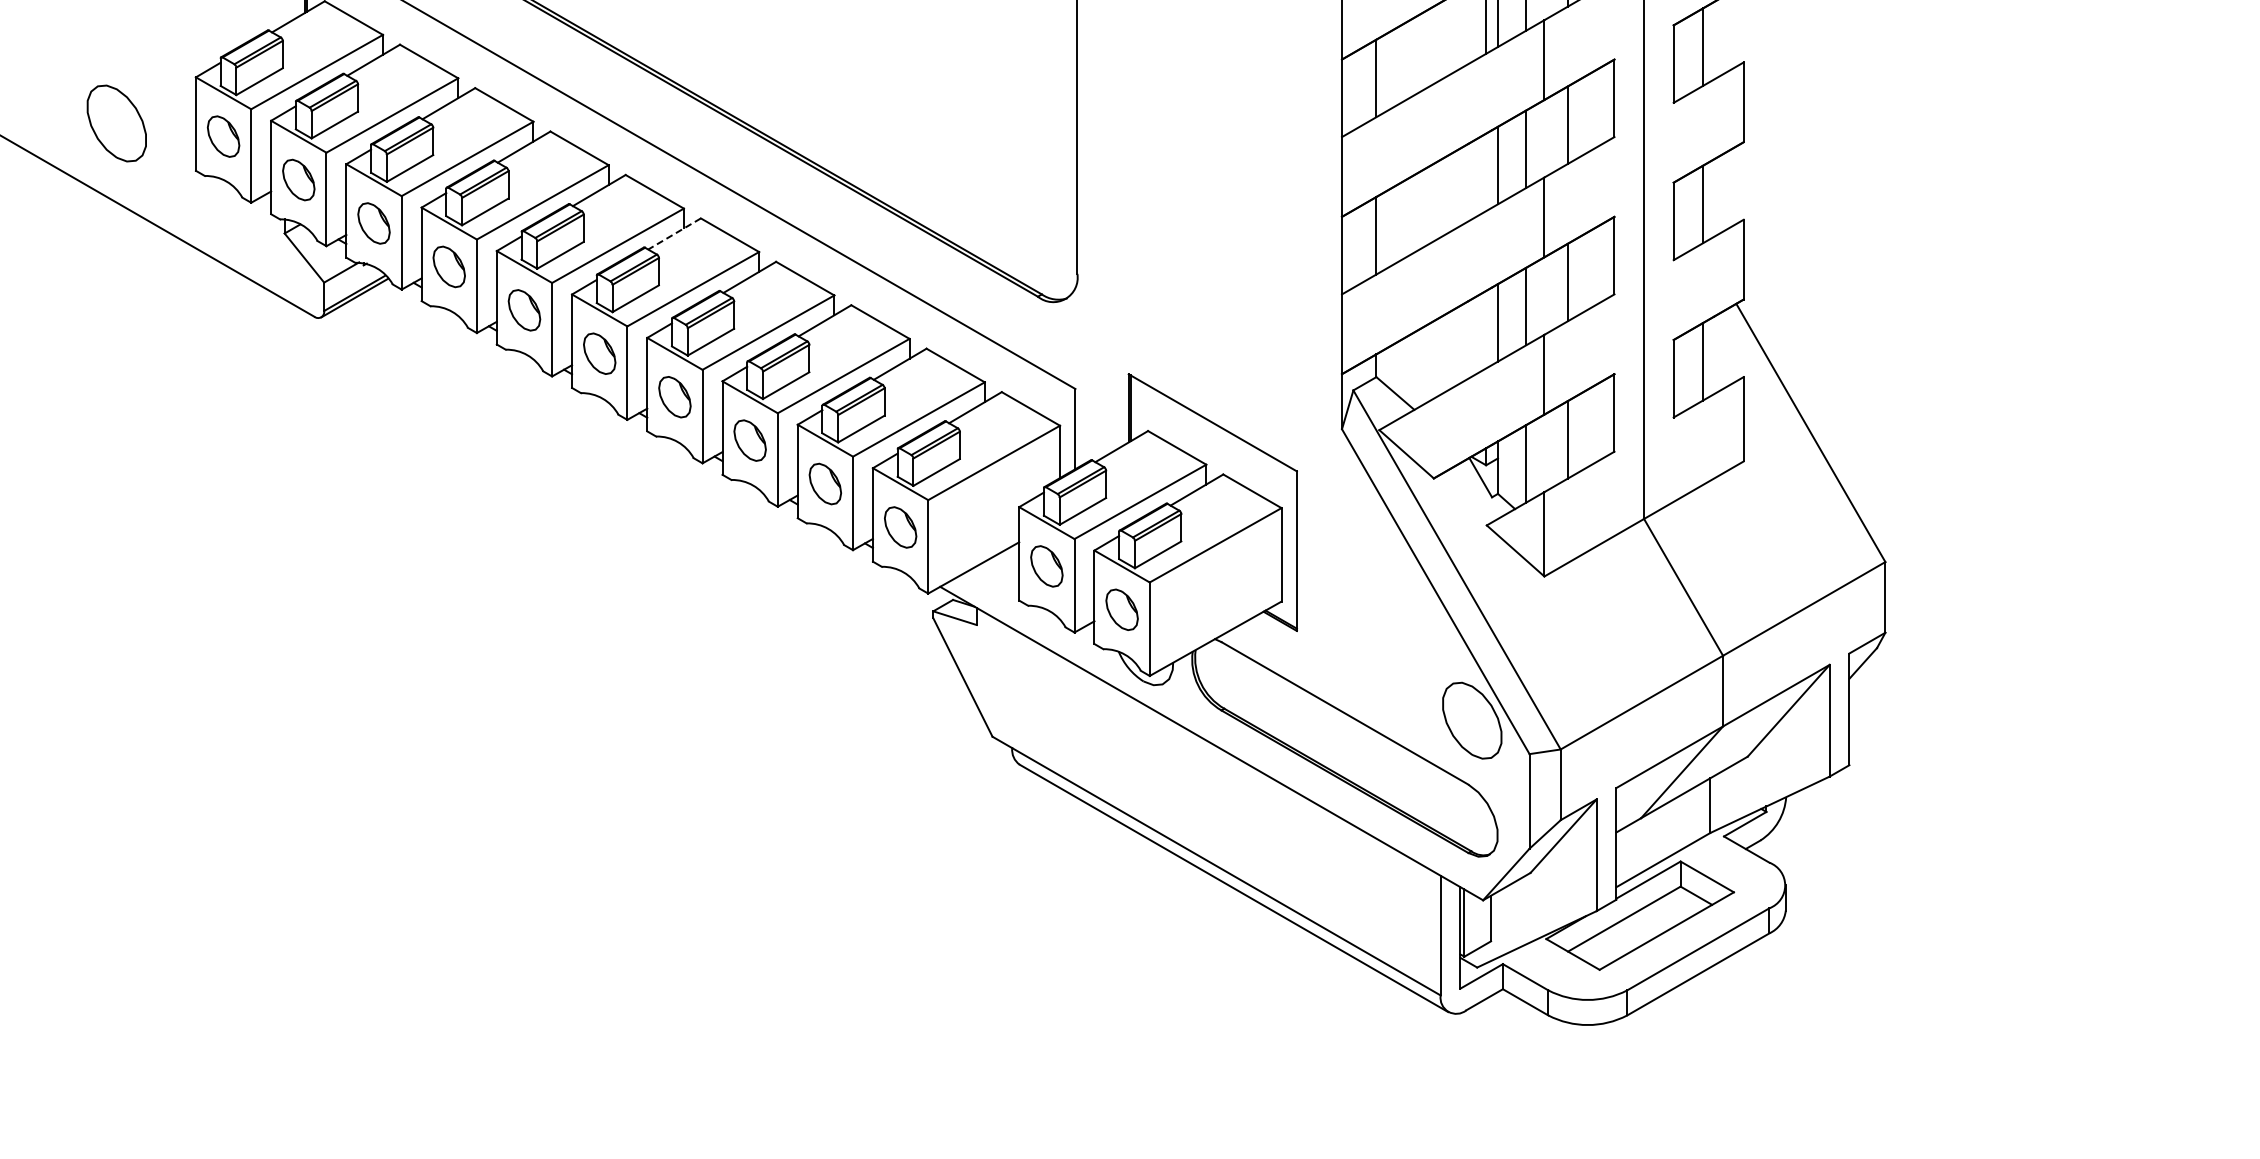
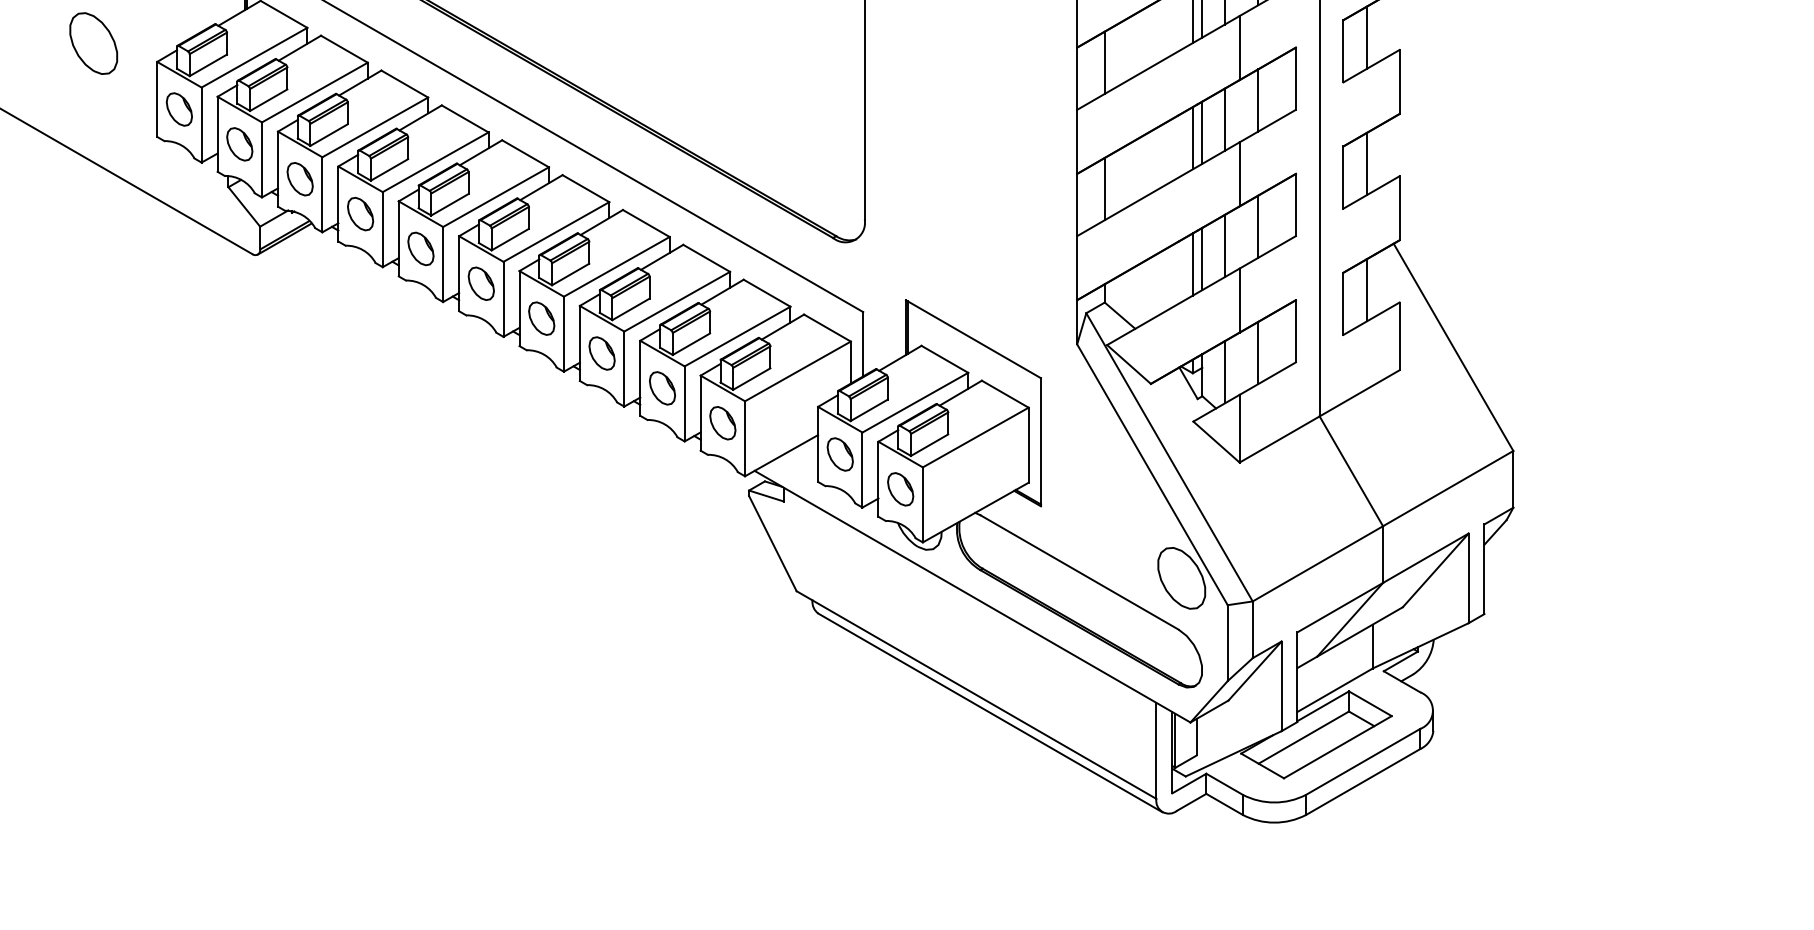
part: (116, 123) -> (93, 43), moved
line: (1486, 172) -> (1193, 138), added
line: (674, 233) -> (541, 187), dashed -> solid
line: (1486, 329) -> (1193, 264), added

